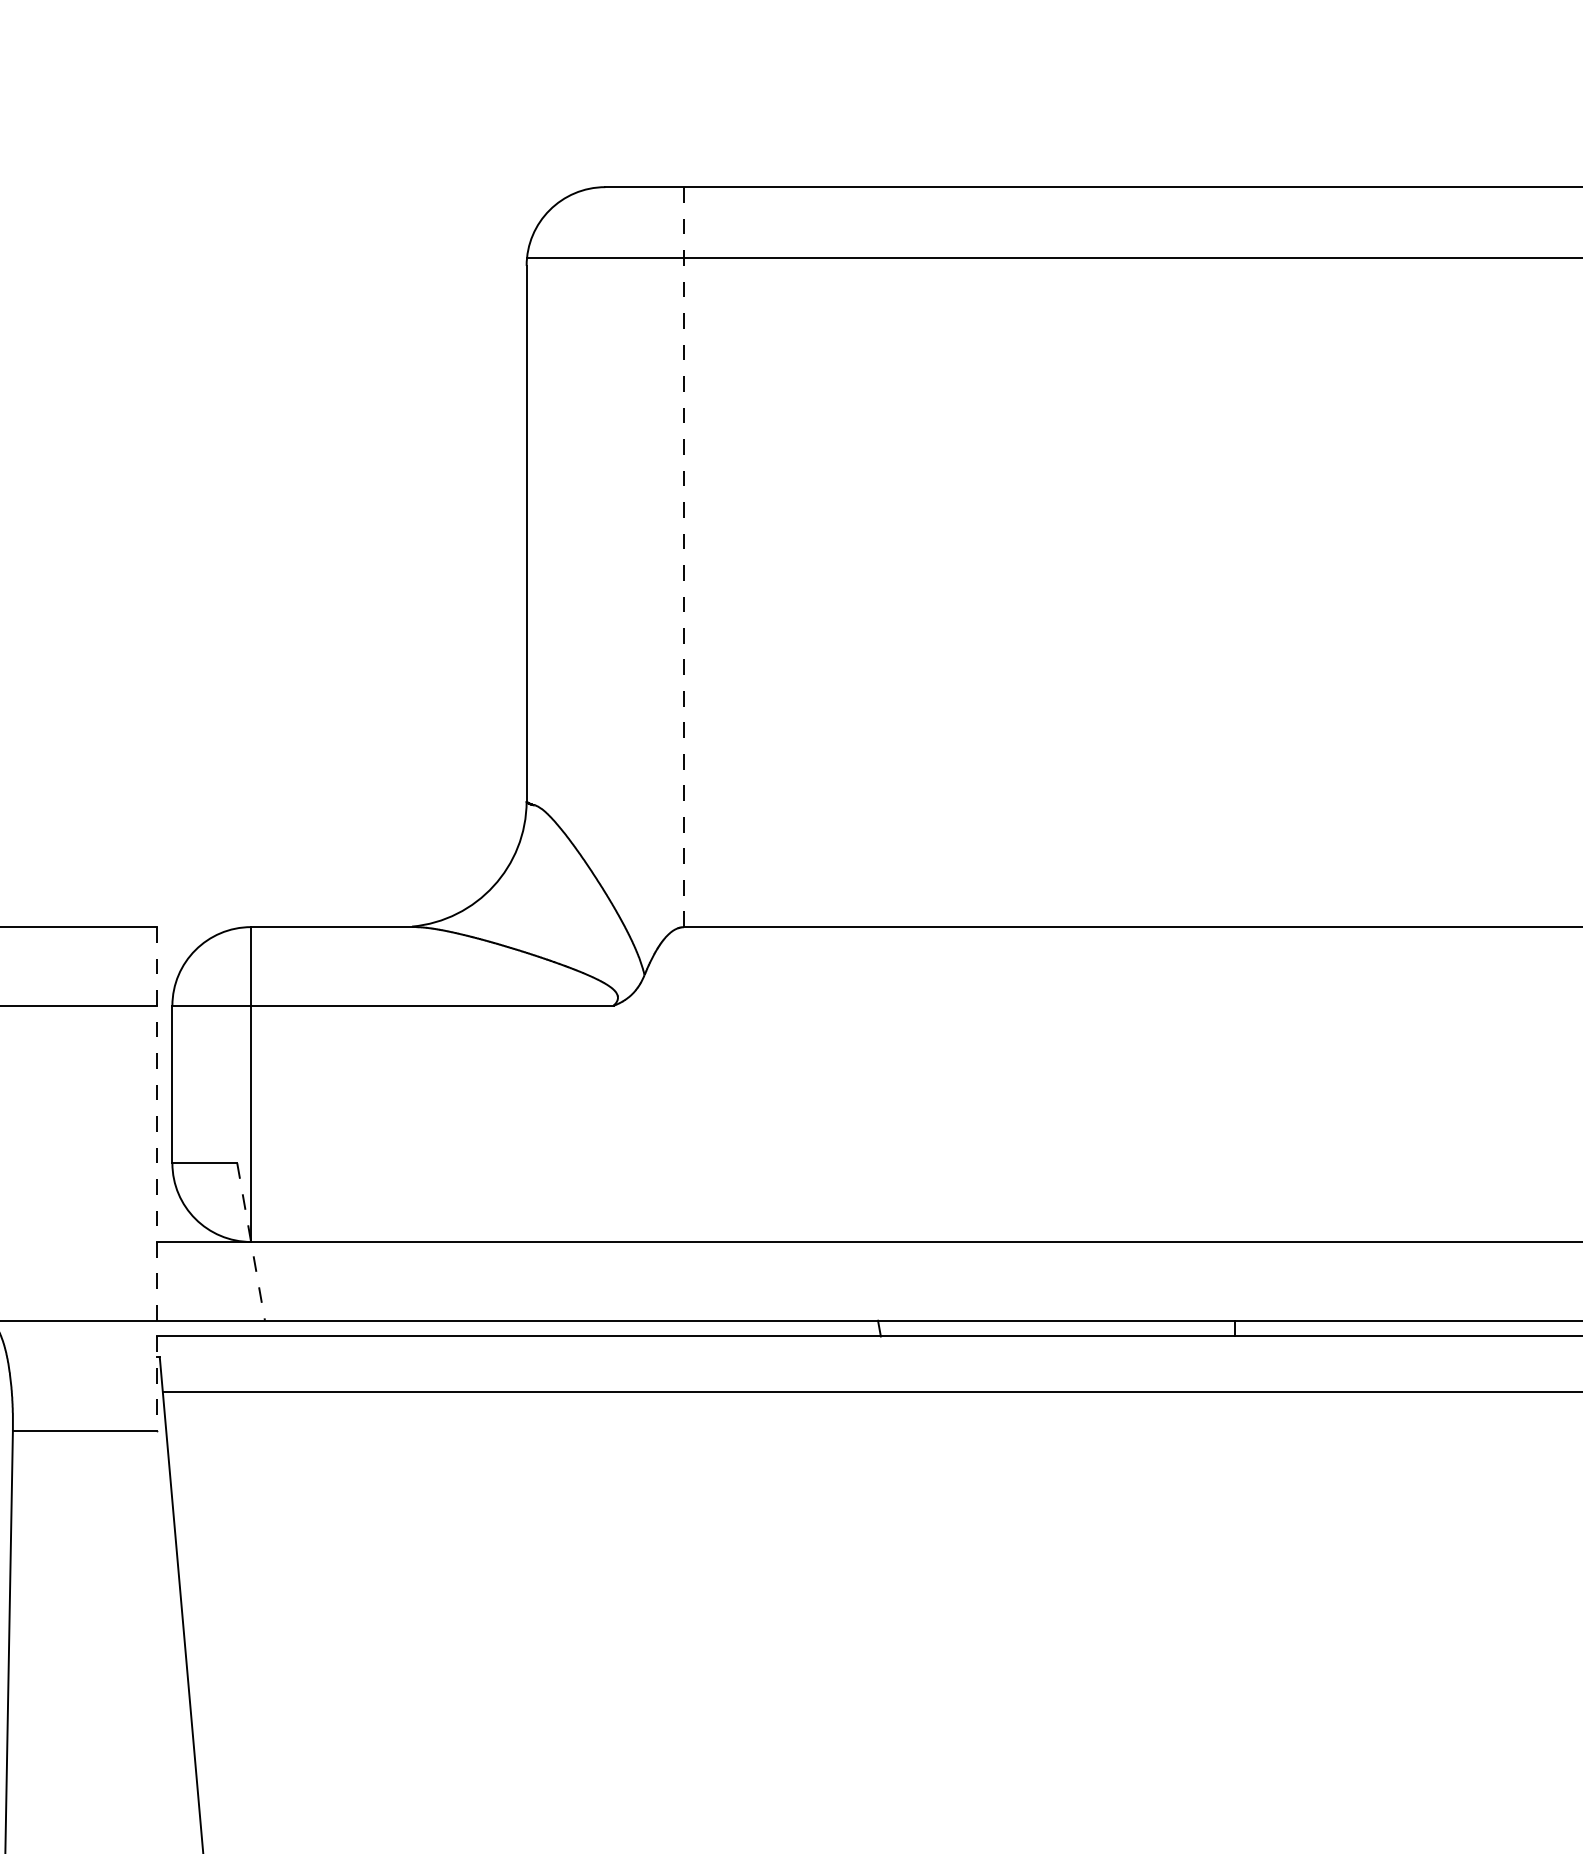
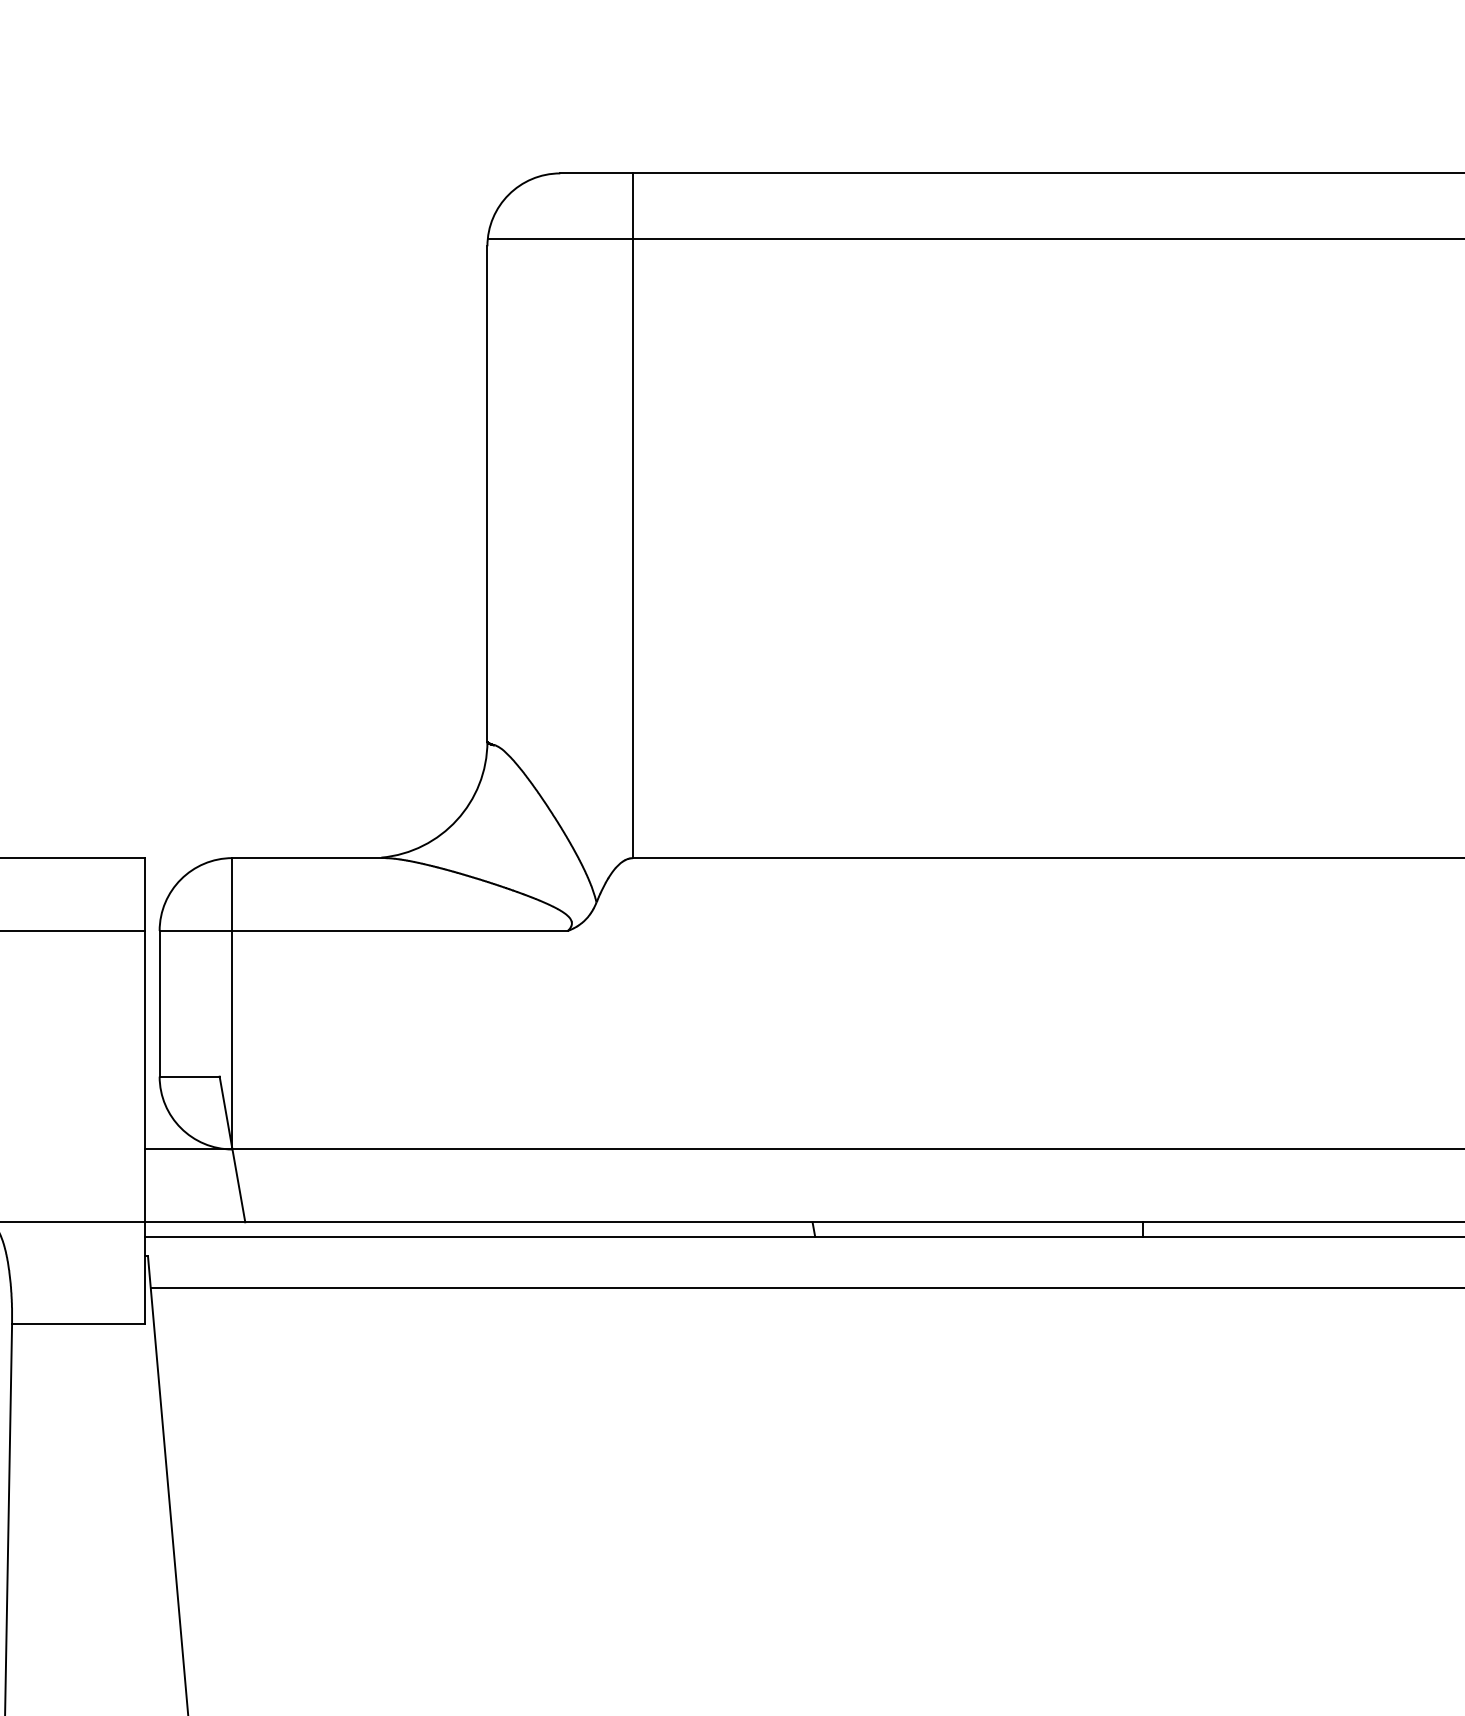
line: (684, 557) -> (633, 516), dashed -> solid
line: (156, 1179) -> (144, 1091), dashed -> solid
line: (251, 1242) -> (232, 1149), dashed -> solid

